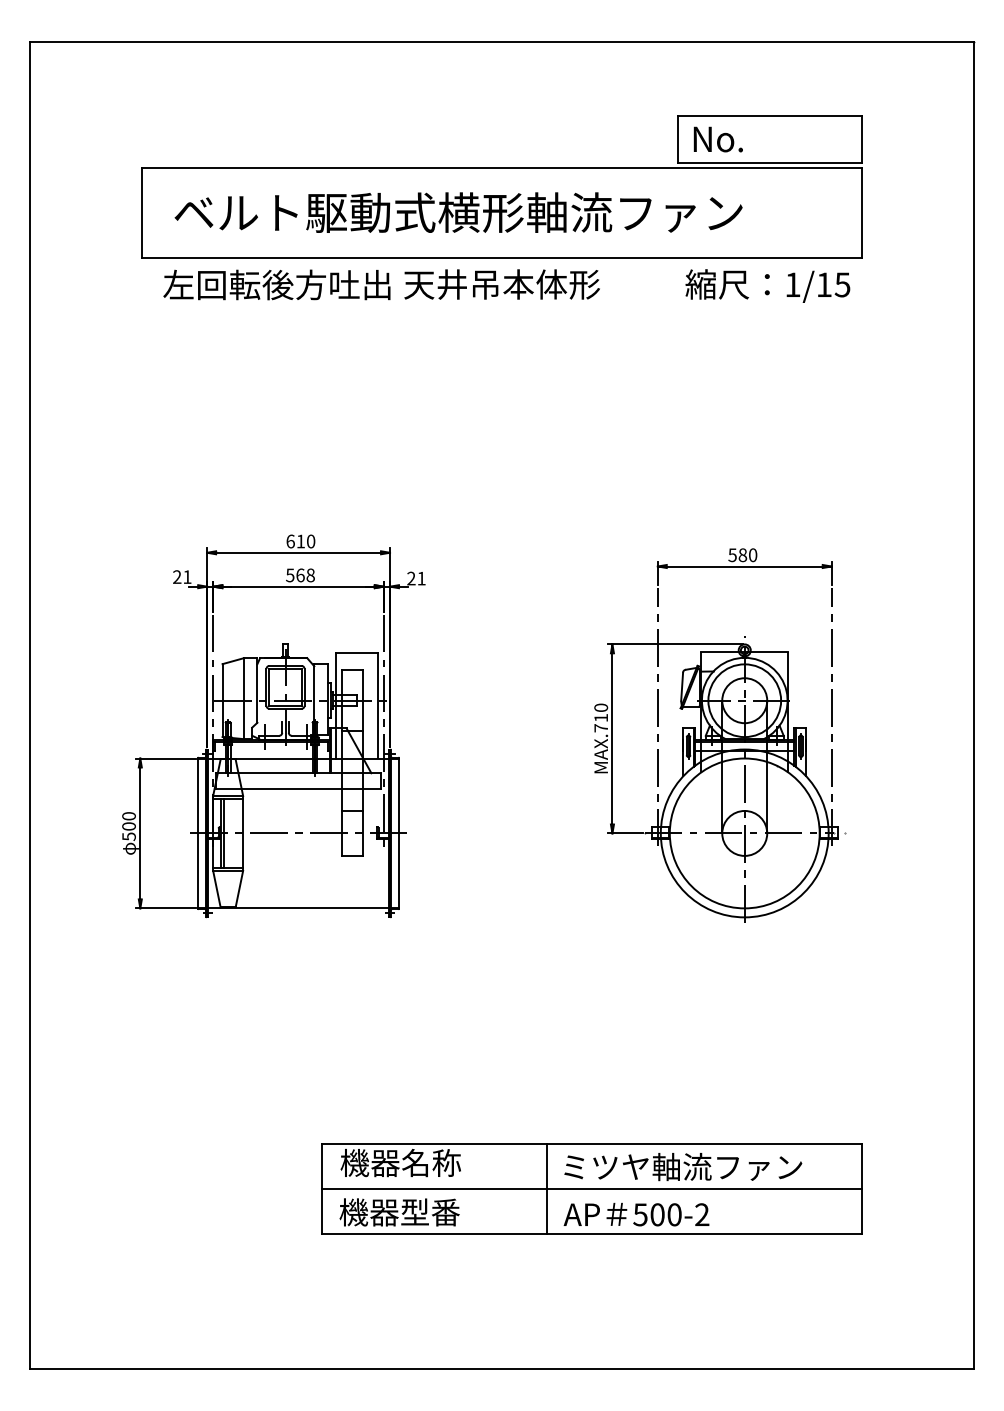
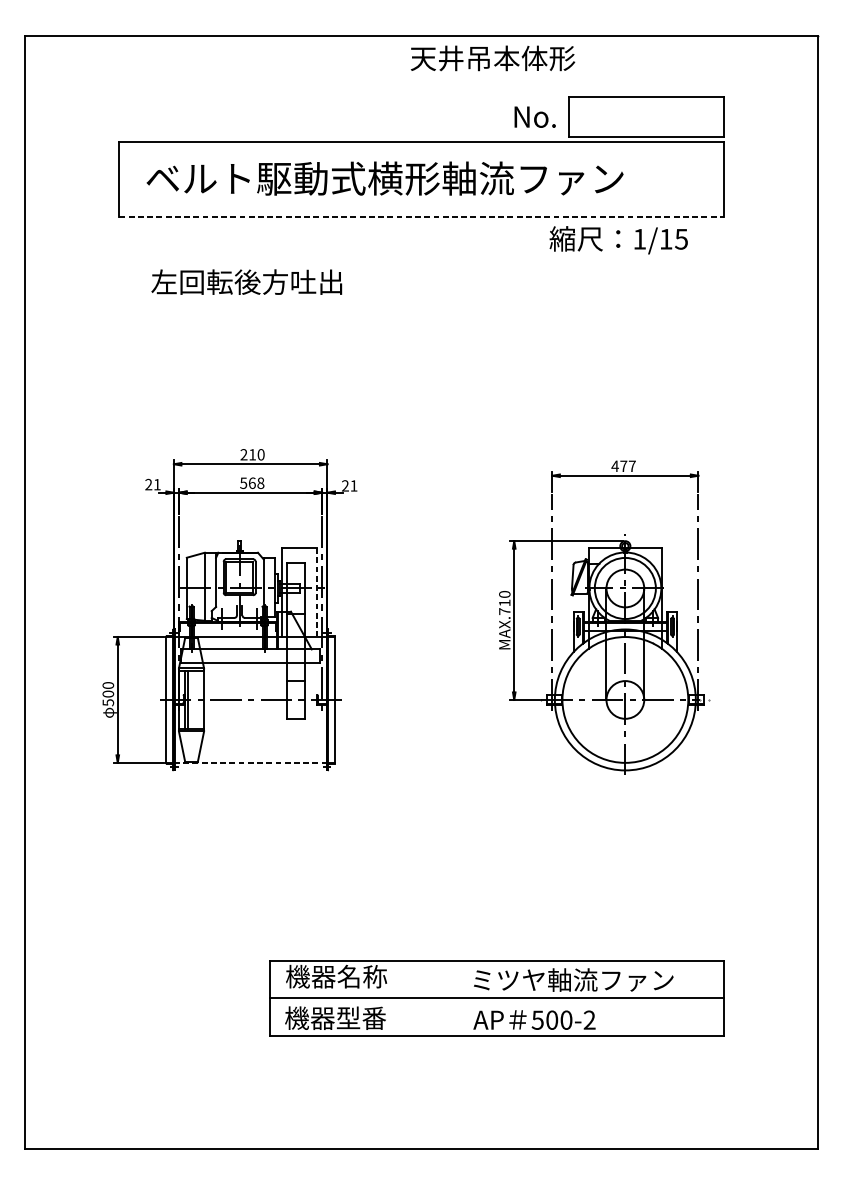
text: (717, 139) -> (534, 117), moved
line: (502, 258) -> (421, 217), solid -> dashed
text: (276, 284) -> (246, 281), moved
text: (501, 284) -> (492, 58), moved
text: (767, 285) -> (618, 239), moved
text: (290, 541) -> (243, 454), 610 -> 210
text: (742, 555) -> (623, 466), 580 -> 477
line: (377, 705) -> (316, 592), solid -> dashed
line: (299, 908) -> (251, 762), solid -> dashed
line: (546, 1188) -> (458, 998), removed

